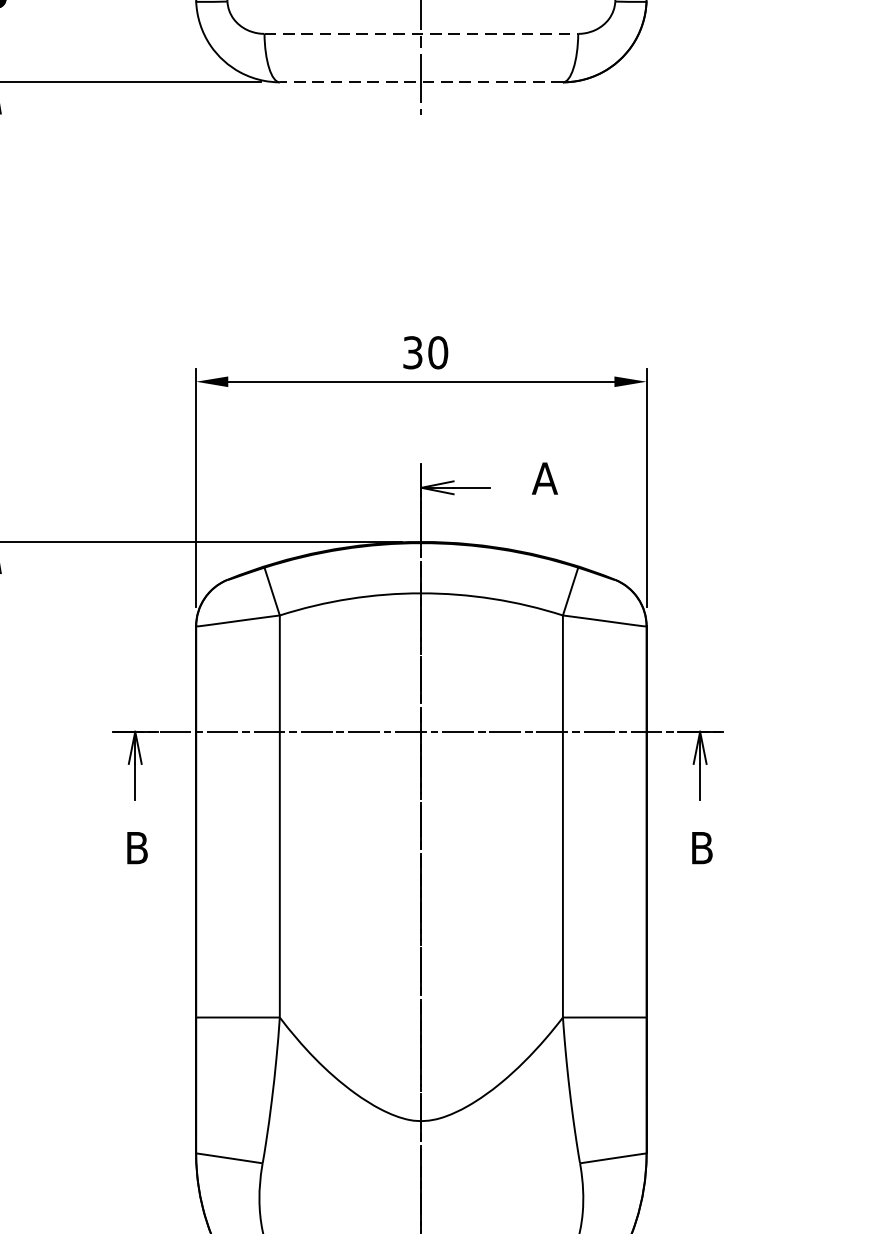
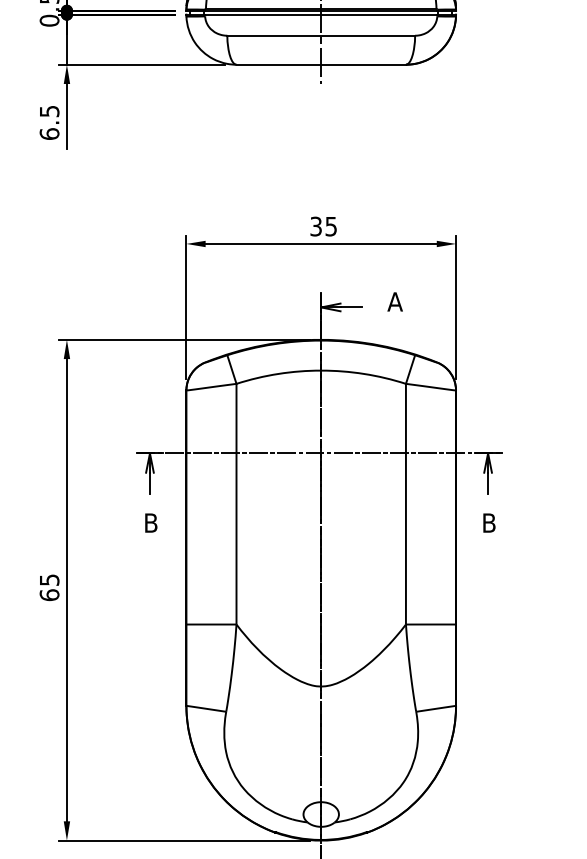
line: (421, 33) -> (321, 35), dashed -> solid
line: (421, 81) -> (321, 64), dashed -> solid
text: (438, 352) -> (331, 226), 30 -> 35

